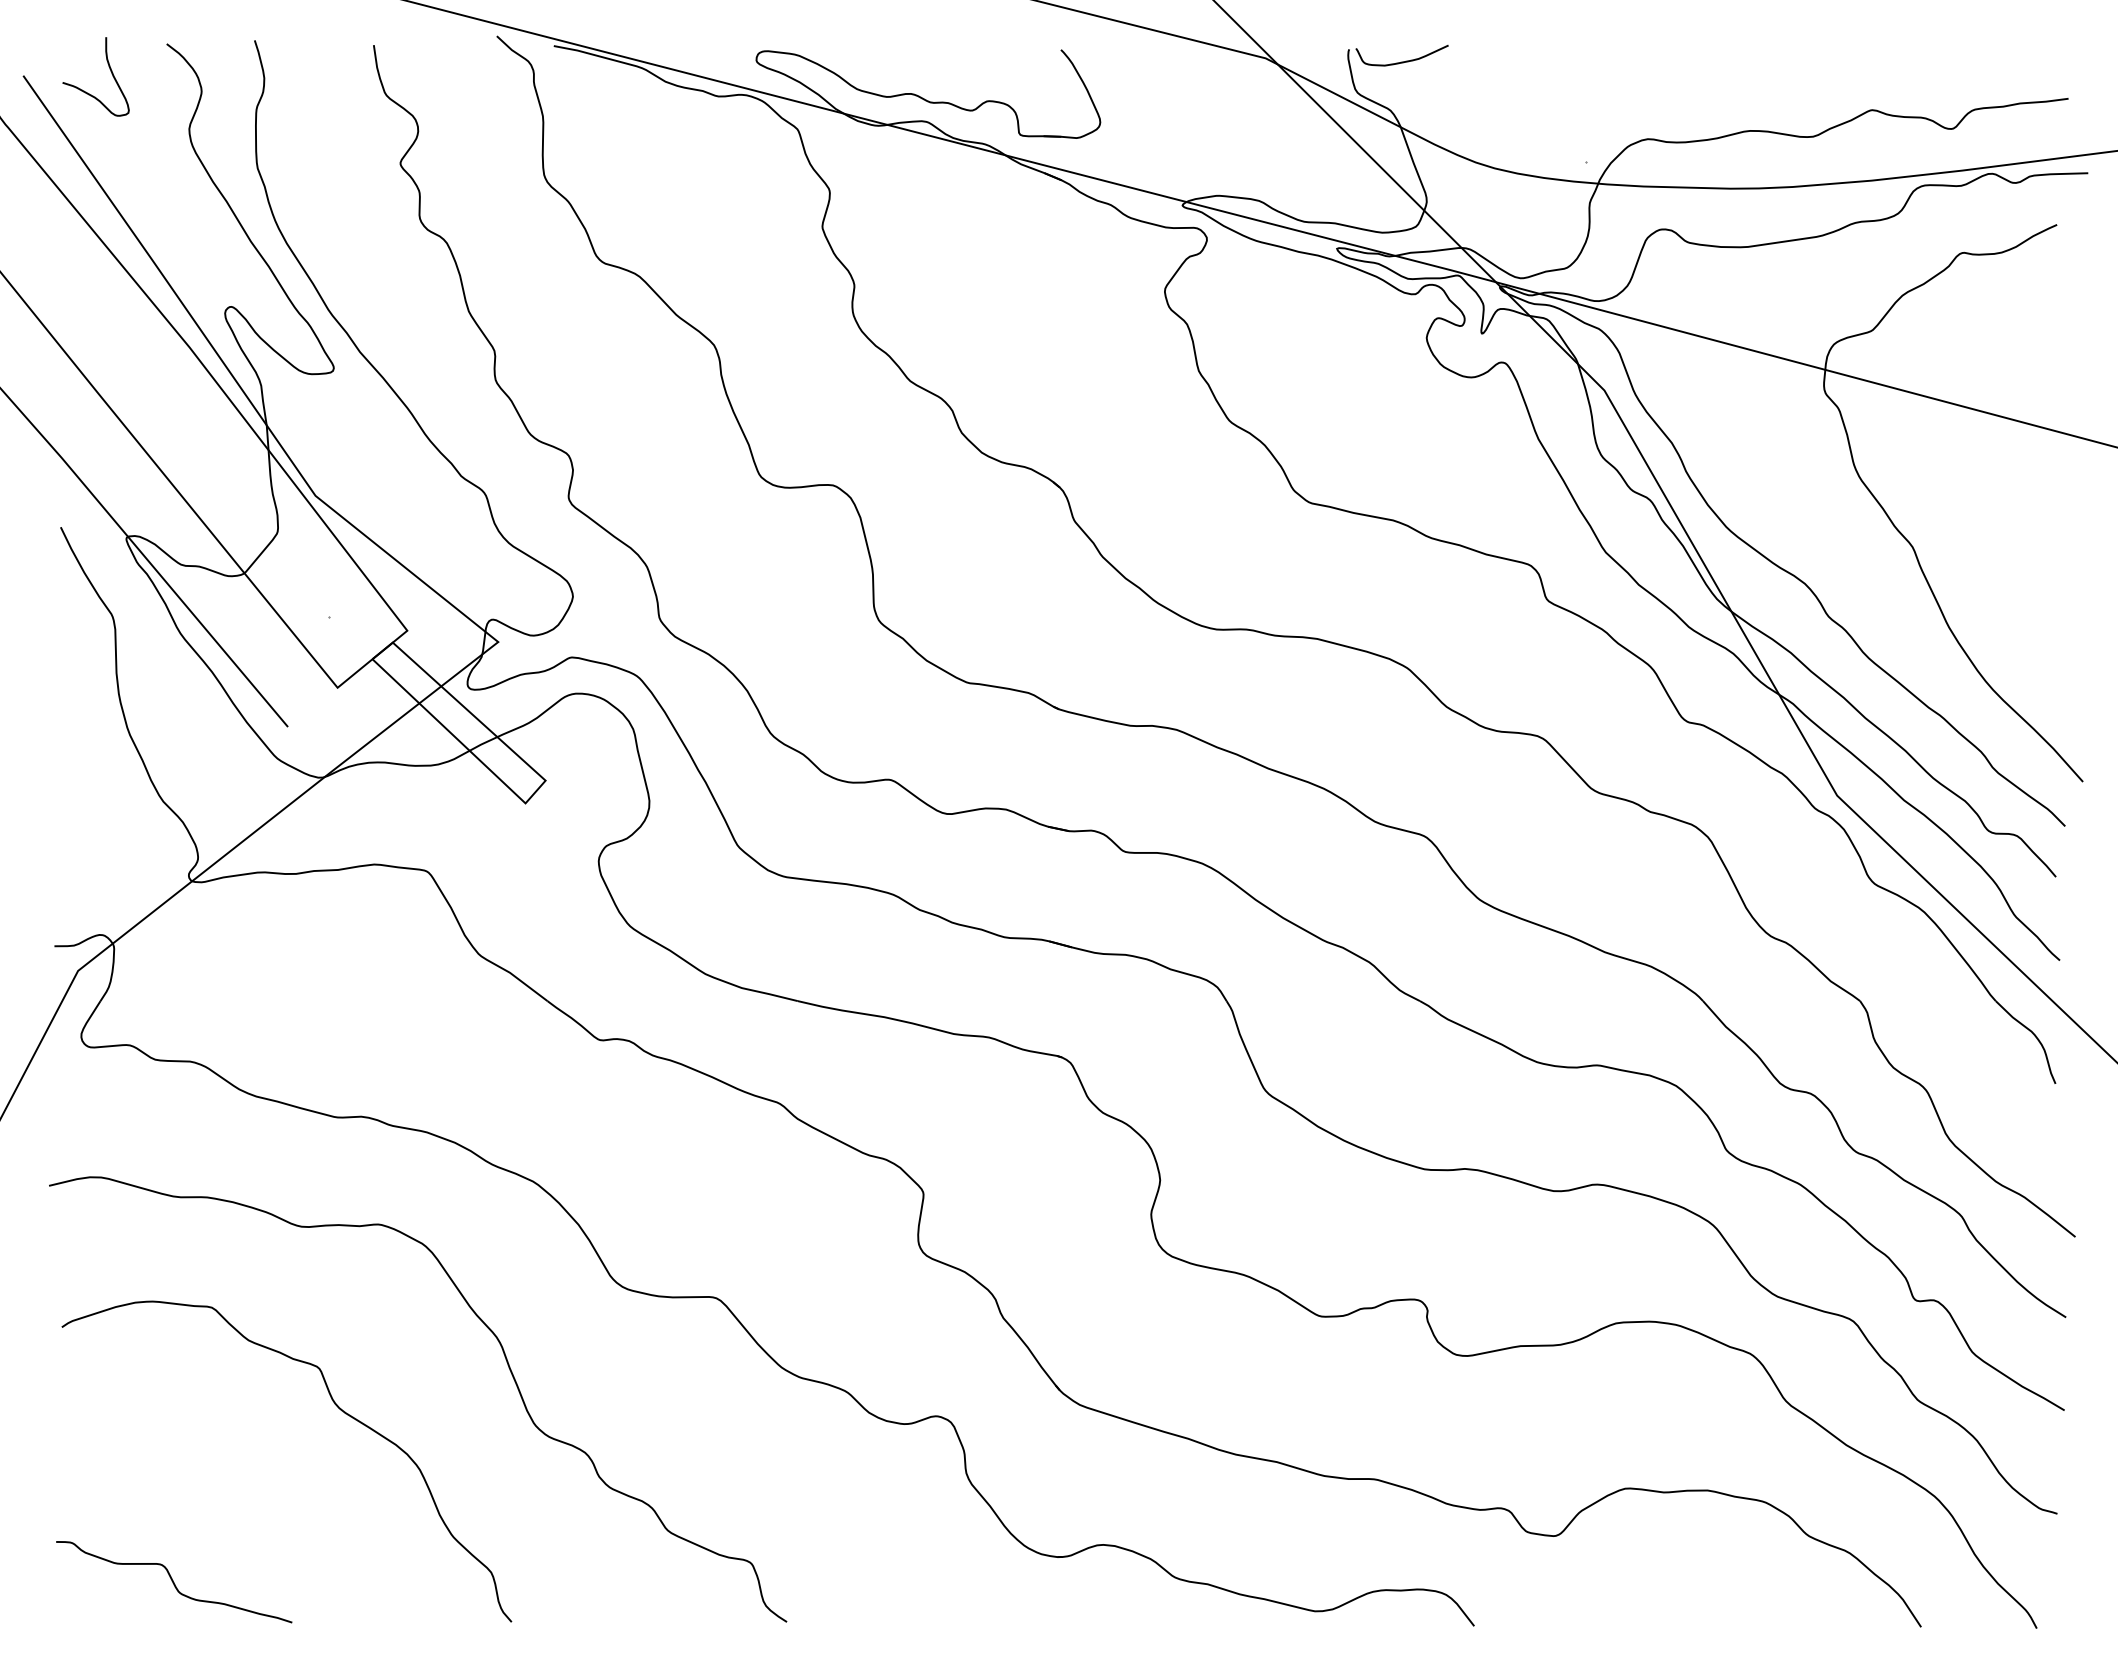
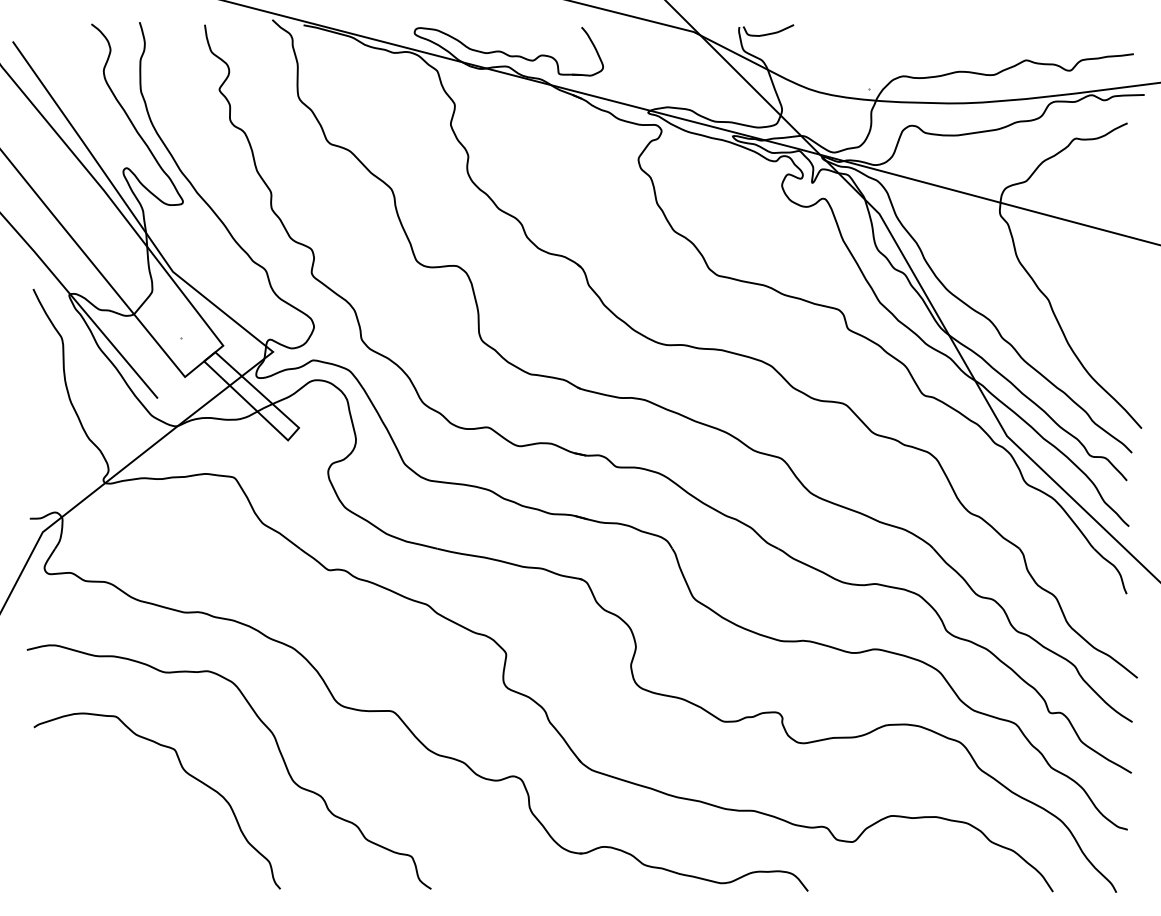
curve: (108, 70) -> (59, 38), removed
curve: (174, 1582) -> (95, 867), removed

